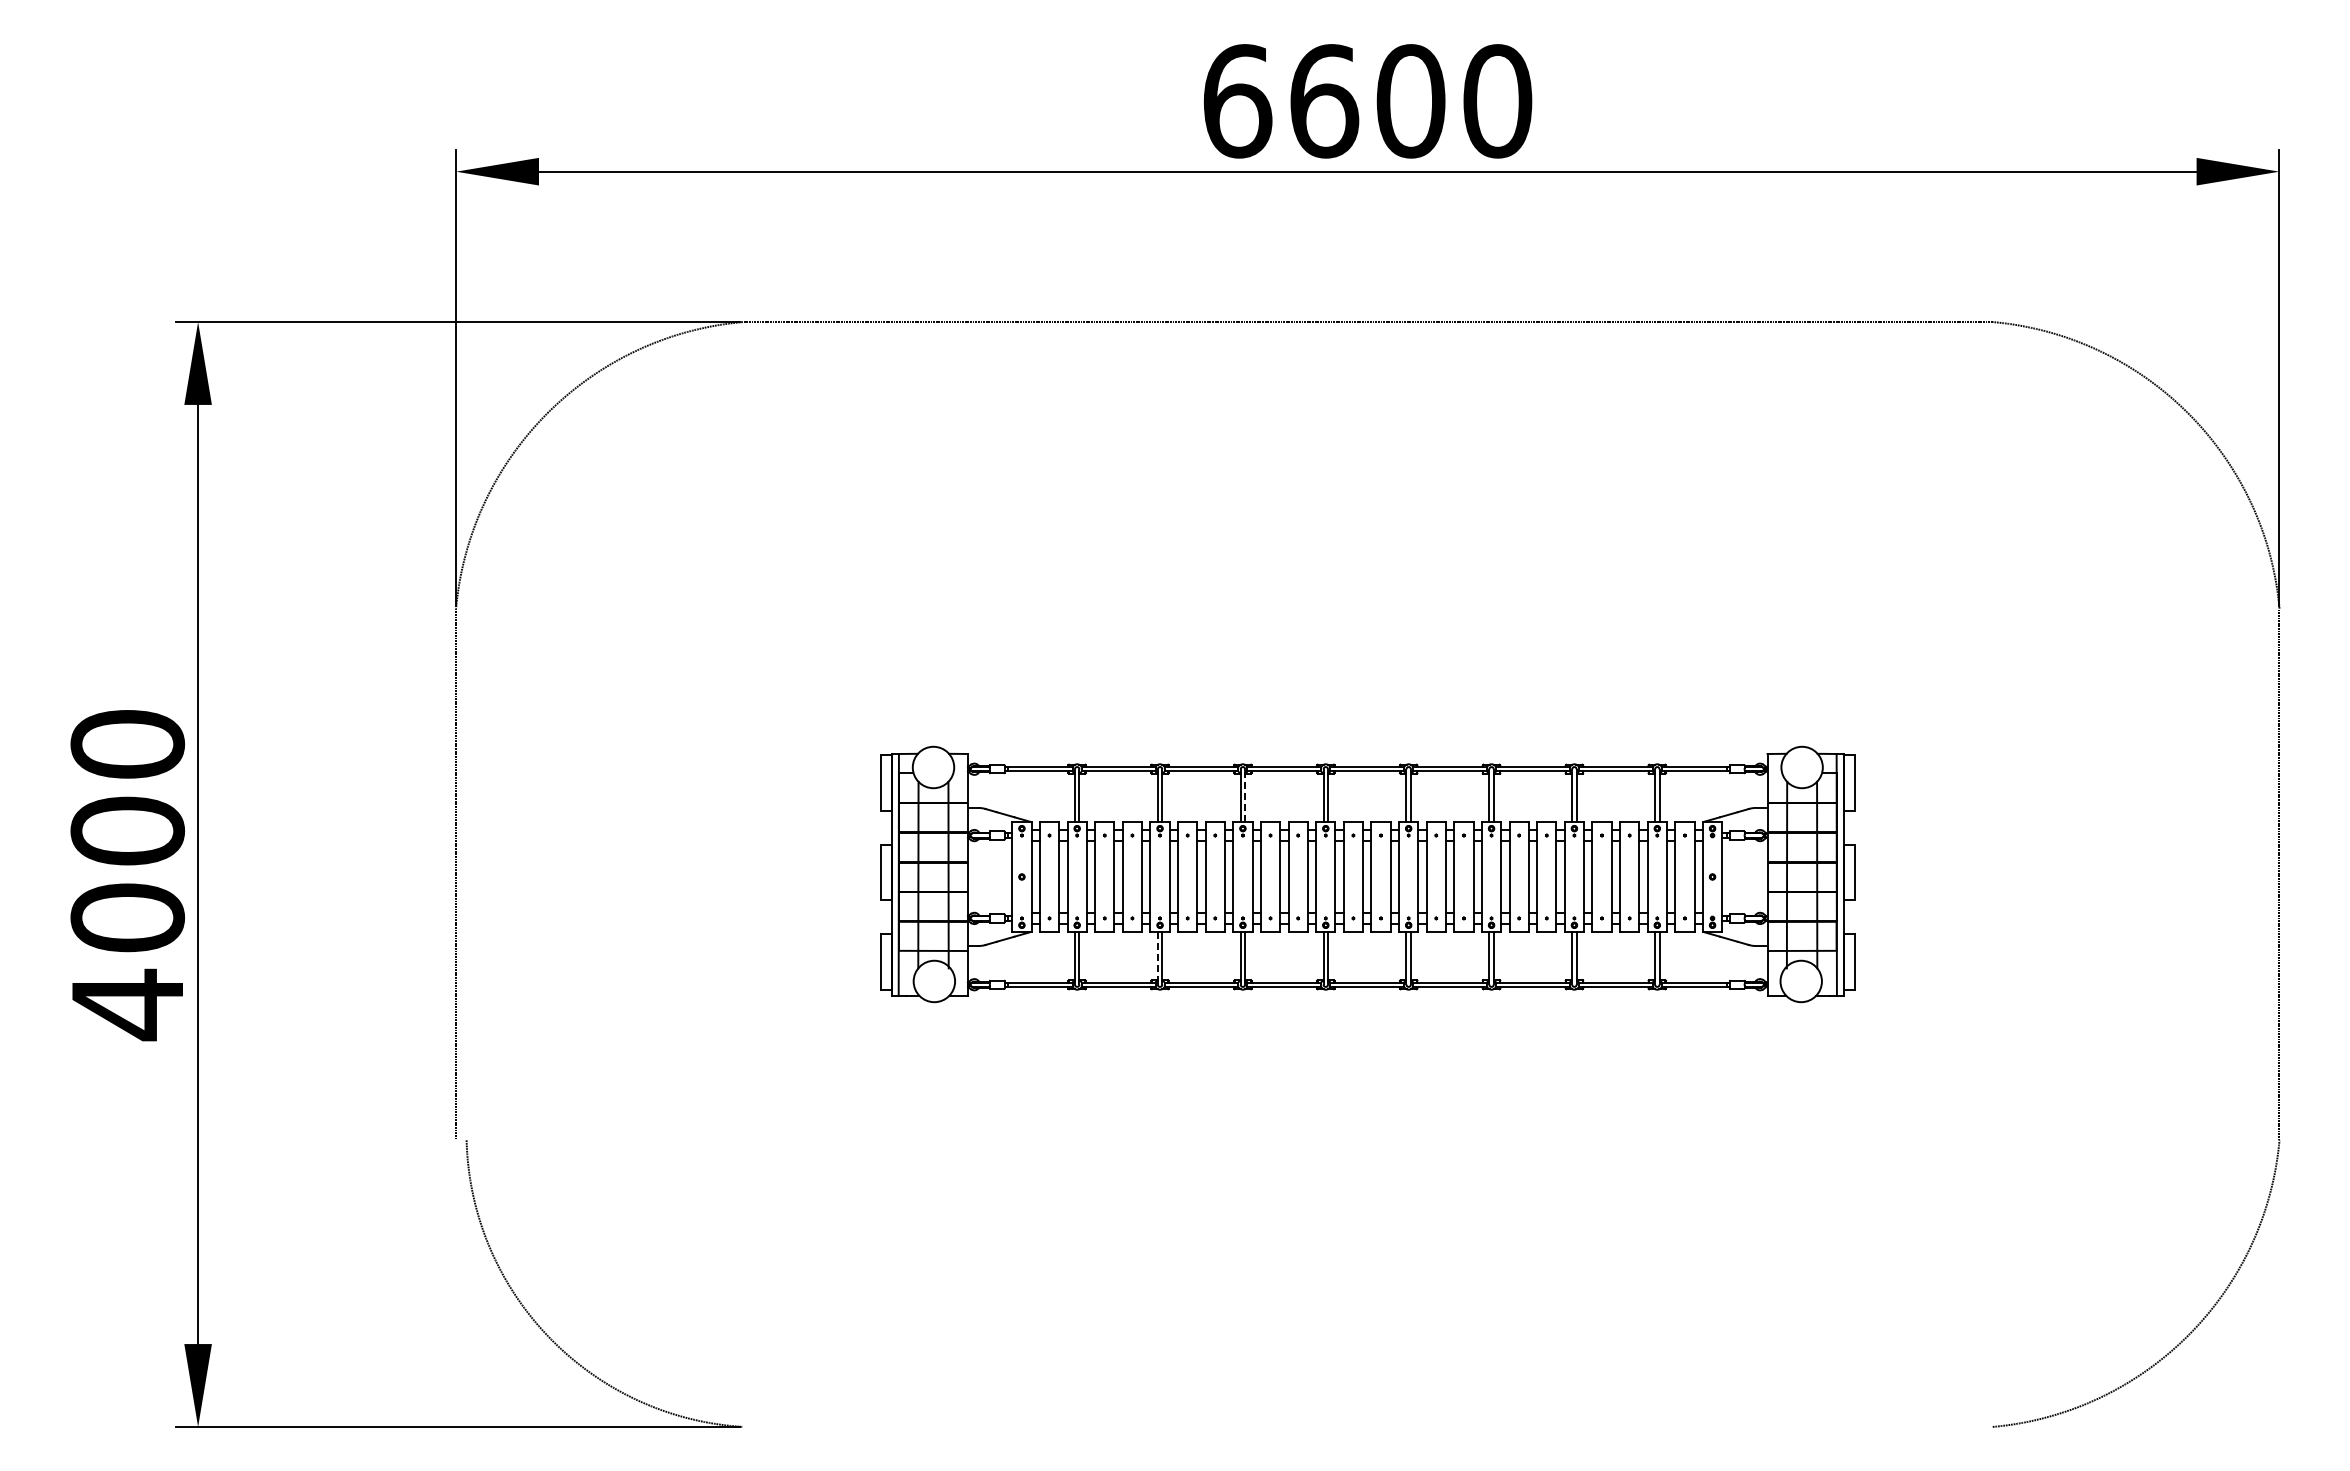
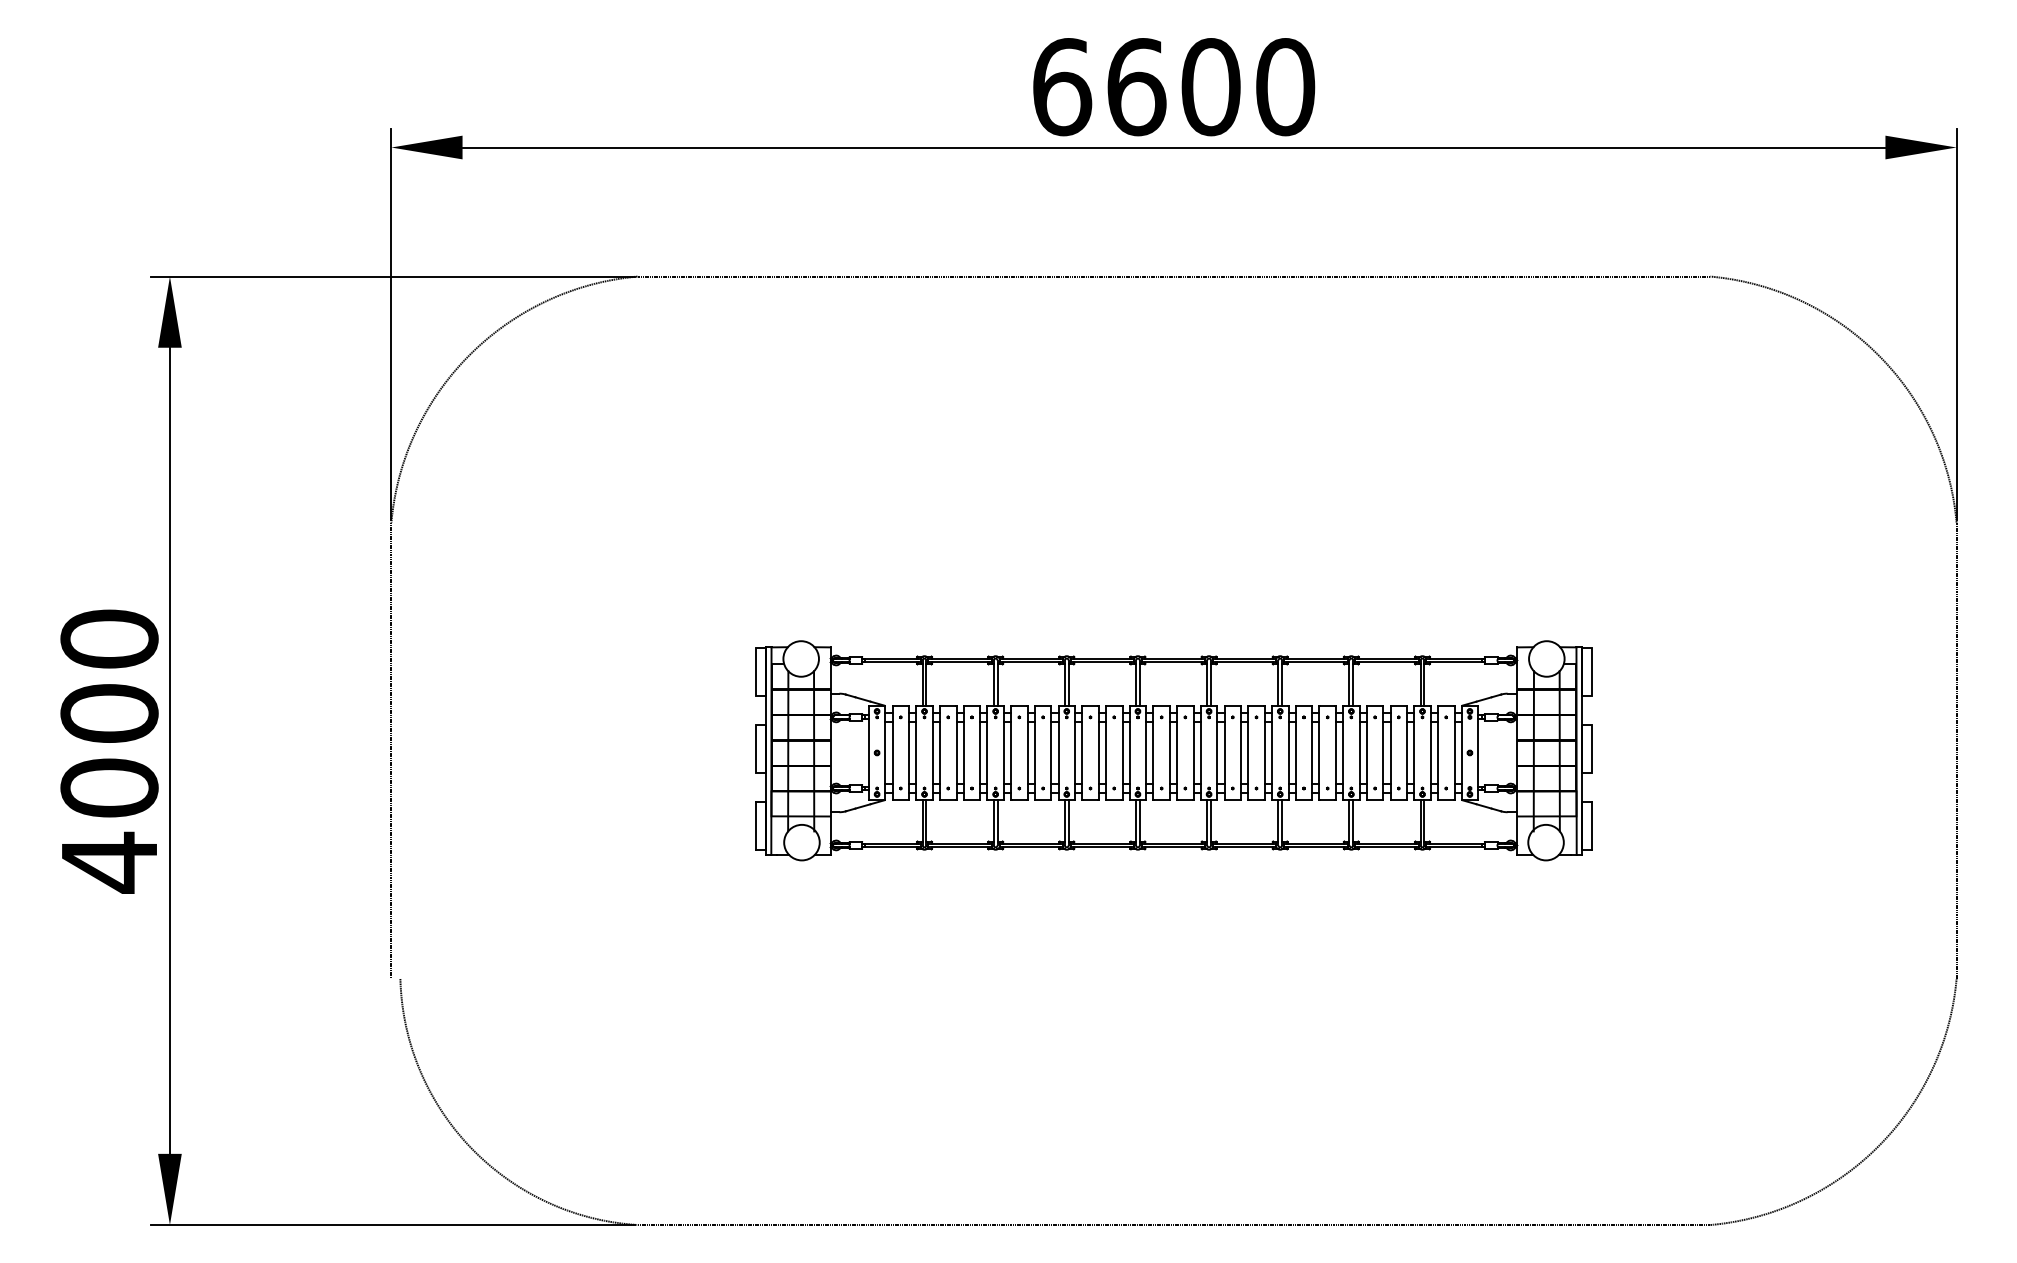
line: (1245, 797) -> (1069, 684), dashed -> solid
line: (1157, 956) -> (993, 821), dashed -> solid
line: (1367, 1426) -> (1173, 1224), added

